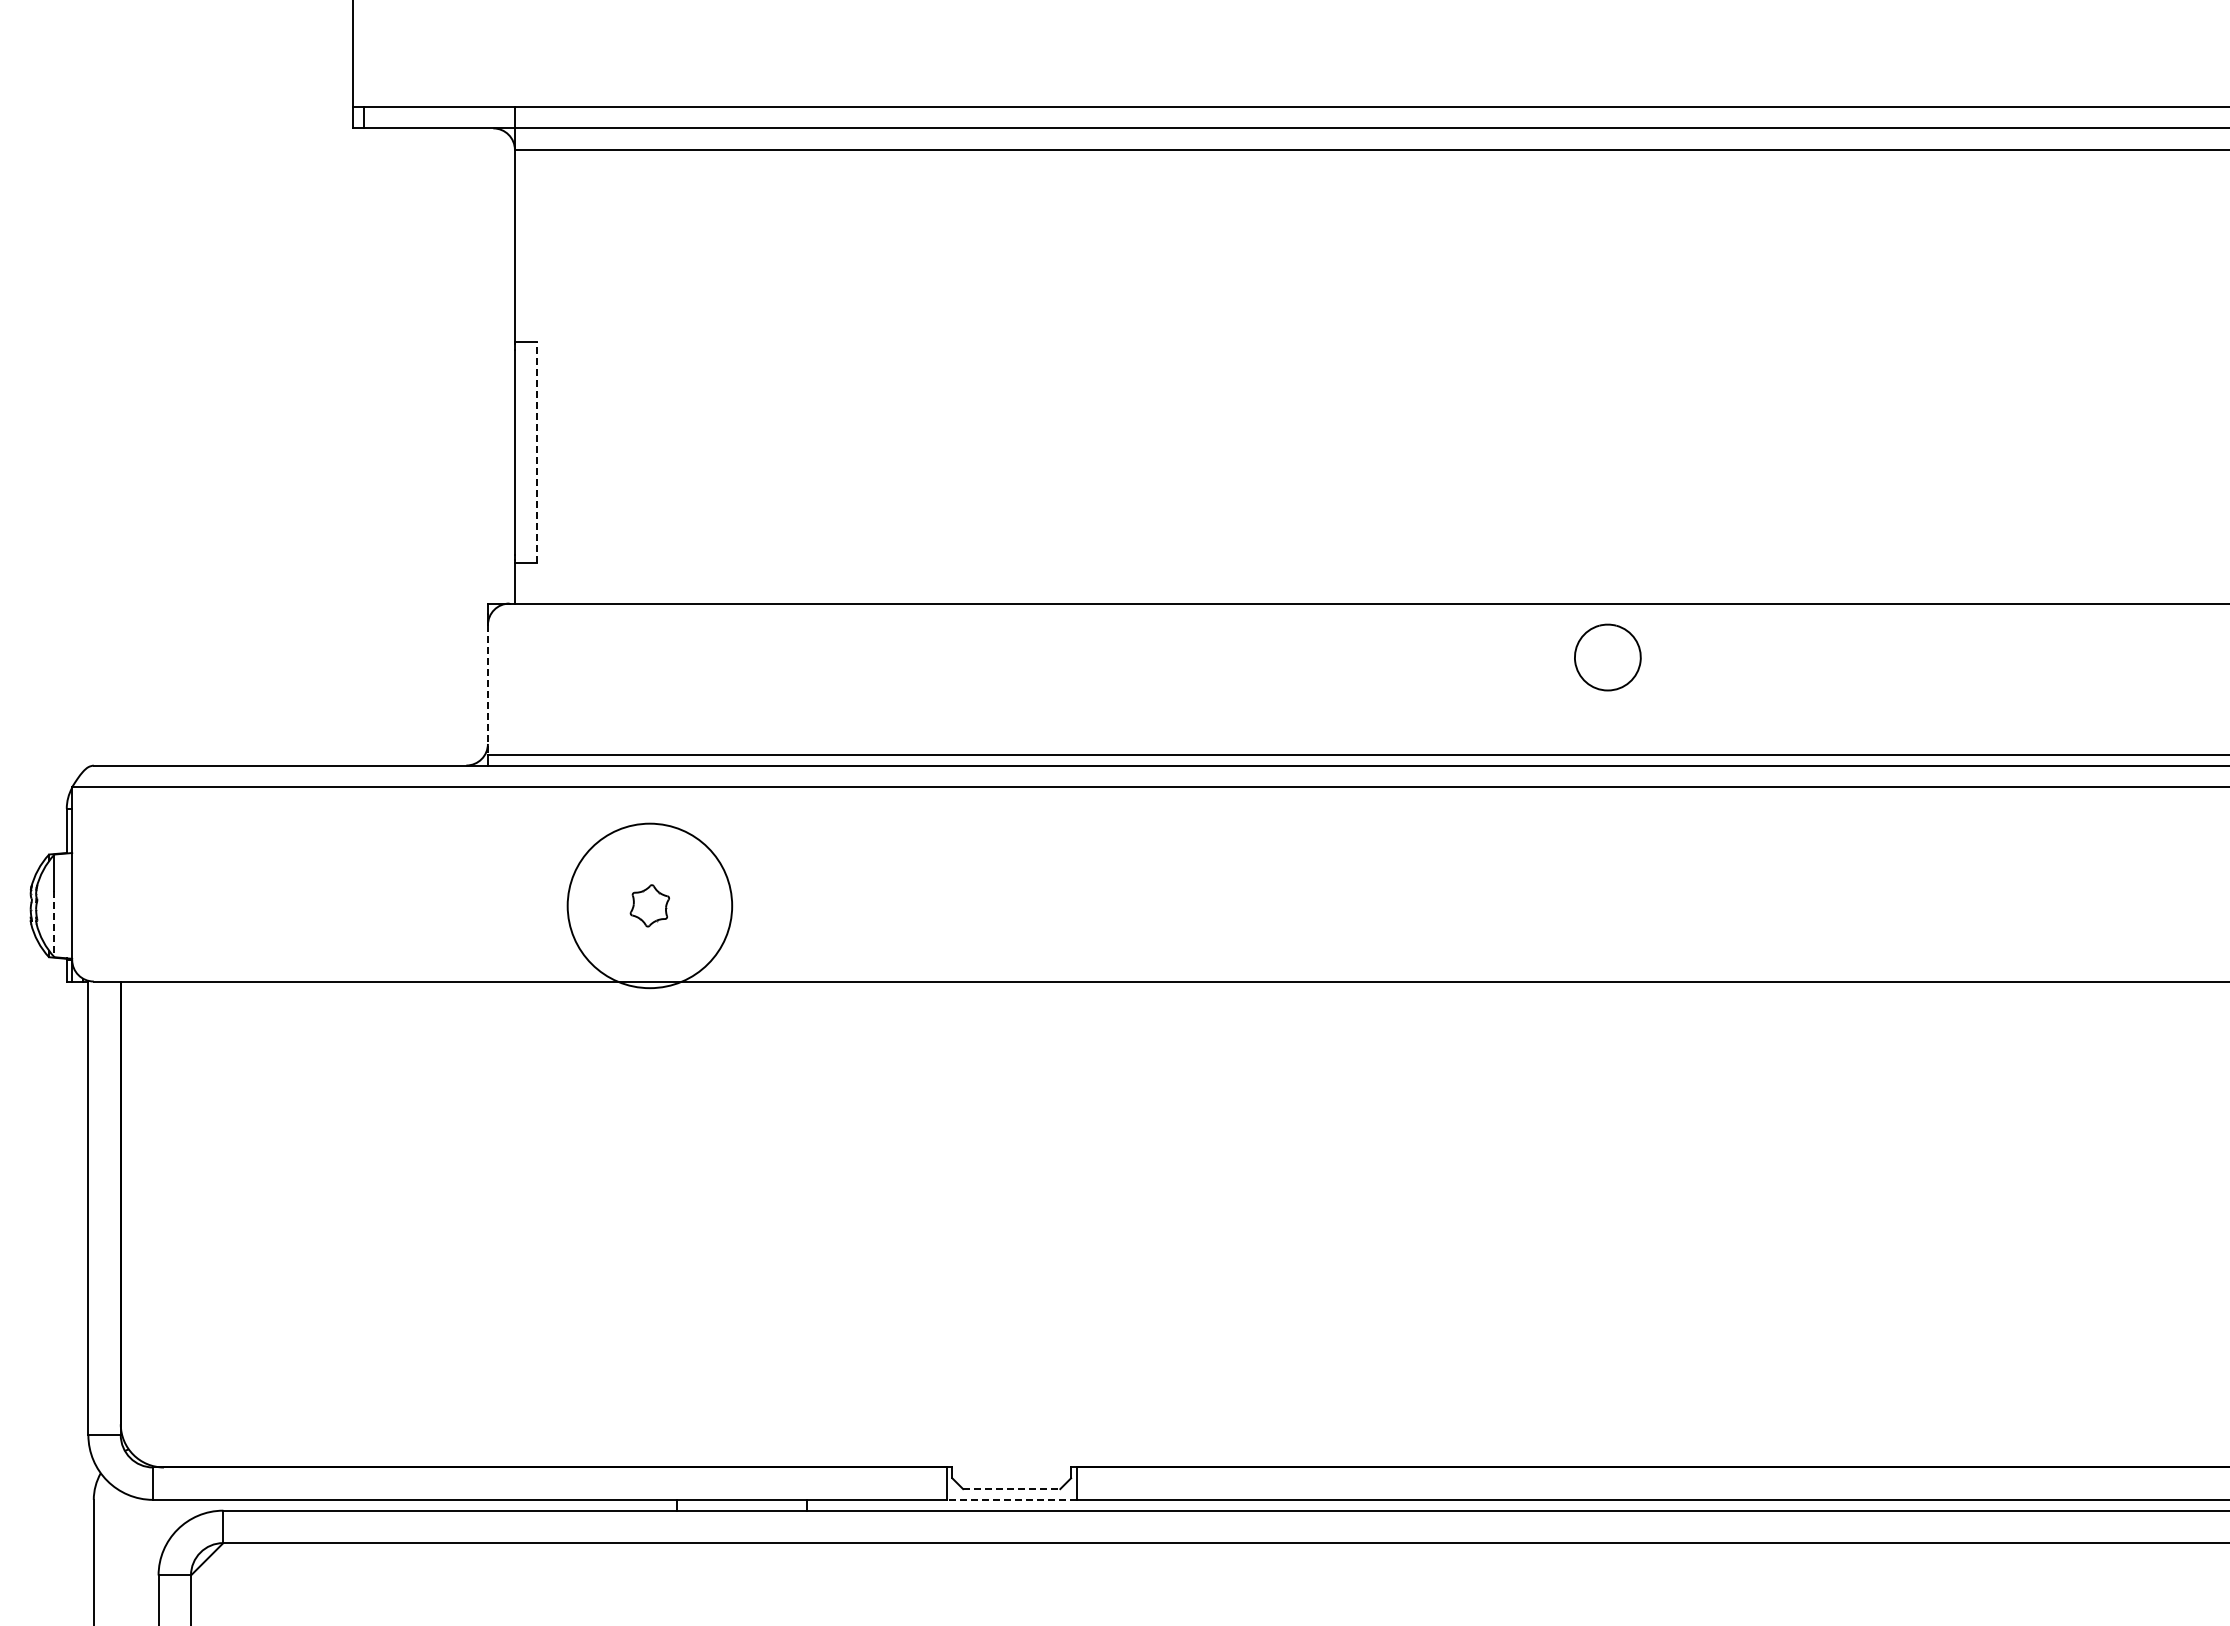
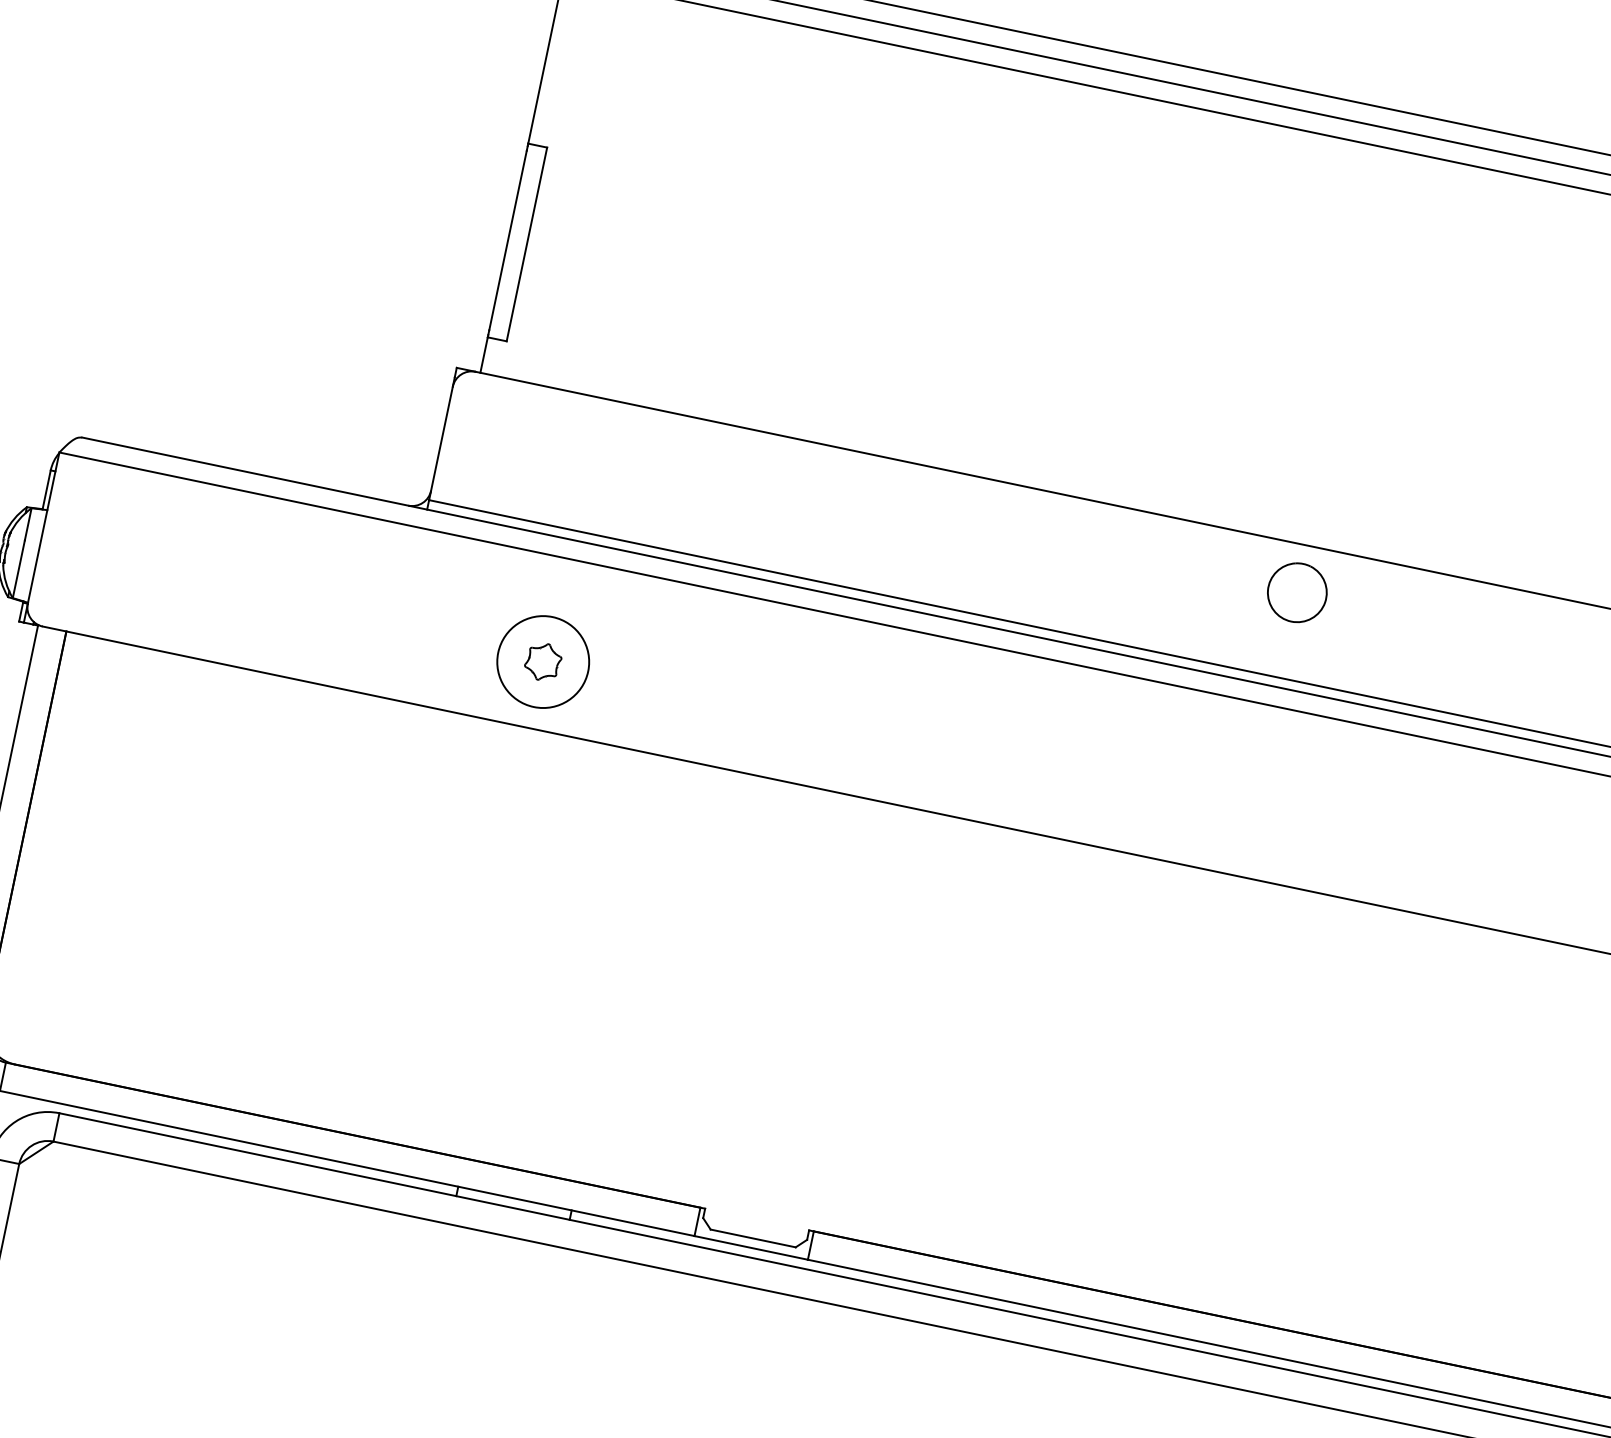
line: (536, 452) -> (526, 244), dashed -> solid
part: (1607, 657) -> (1297, 592), moved
line: (487, 689) -> (440, 442), dashed -> solid
circle: (649, 905) -> (542, 661), size x0.62
line: (54, 924) -> (18, 569), dashed -> solid
line: (1011, 1489) -> (752, 1238), dashed -> solid
line: (1011, 1499) -> (751, 1247), dashed -> solid

